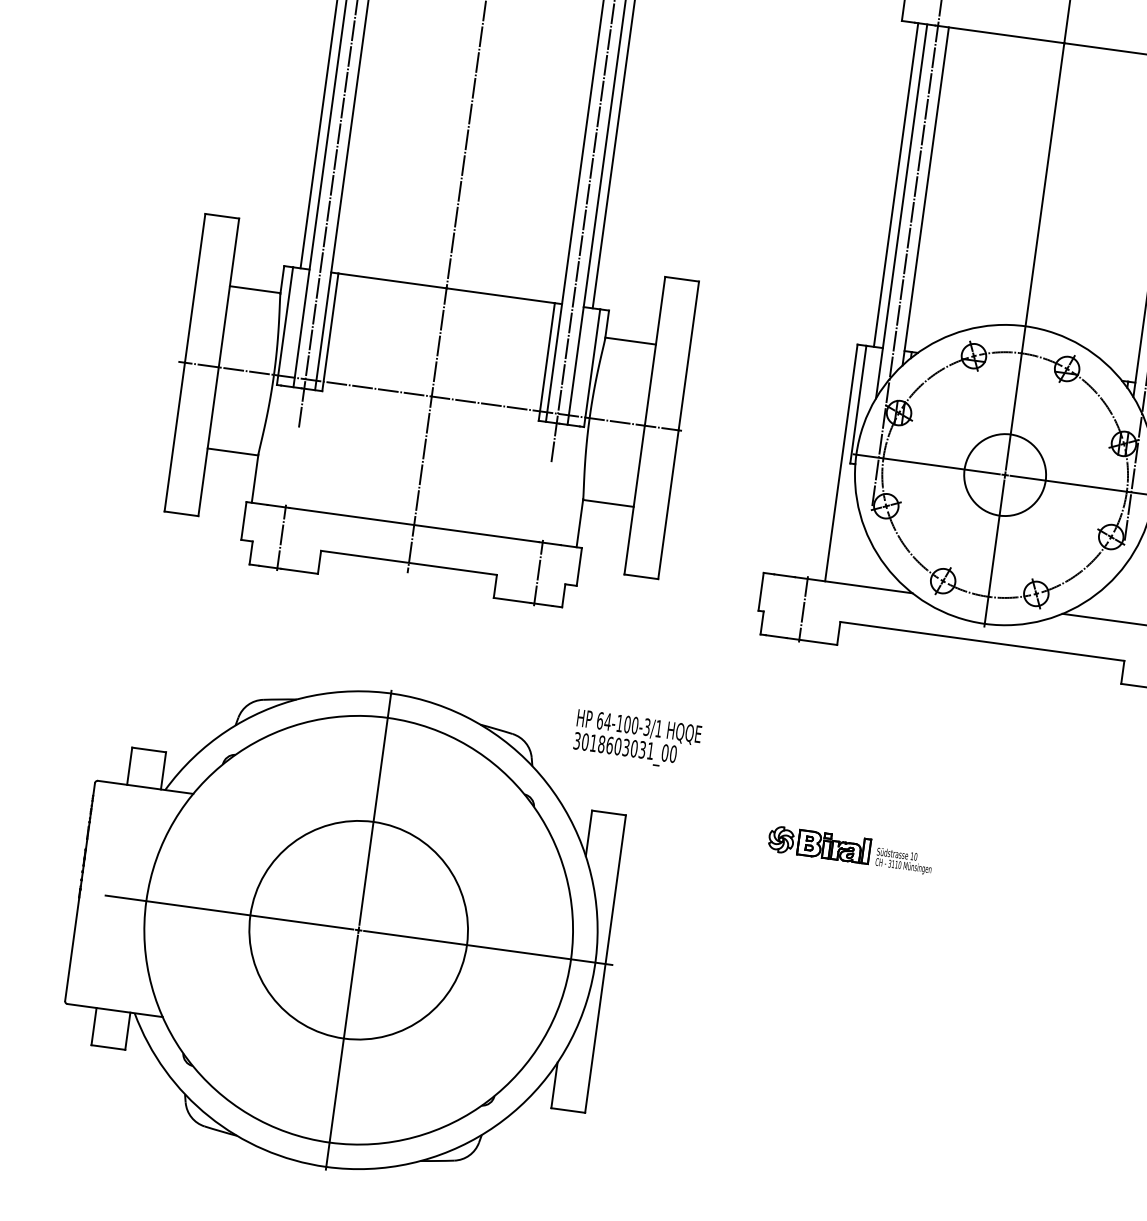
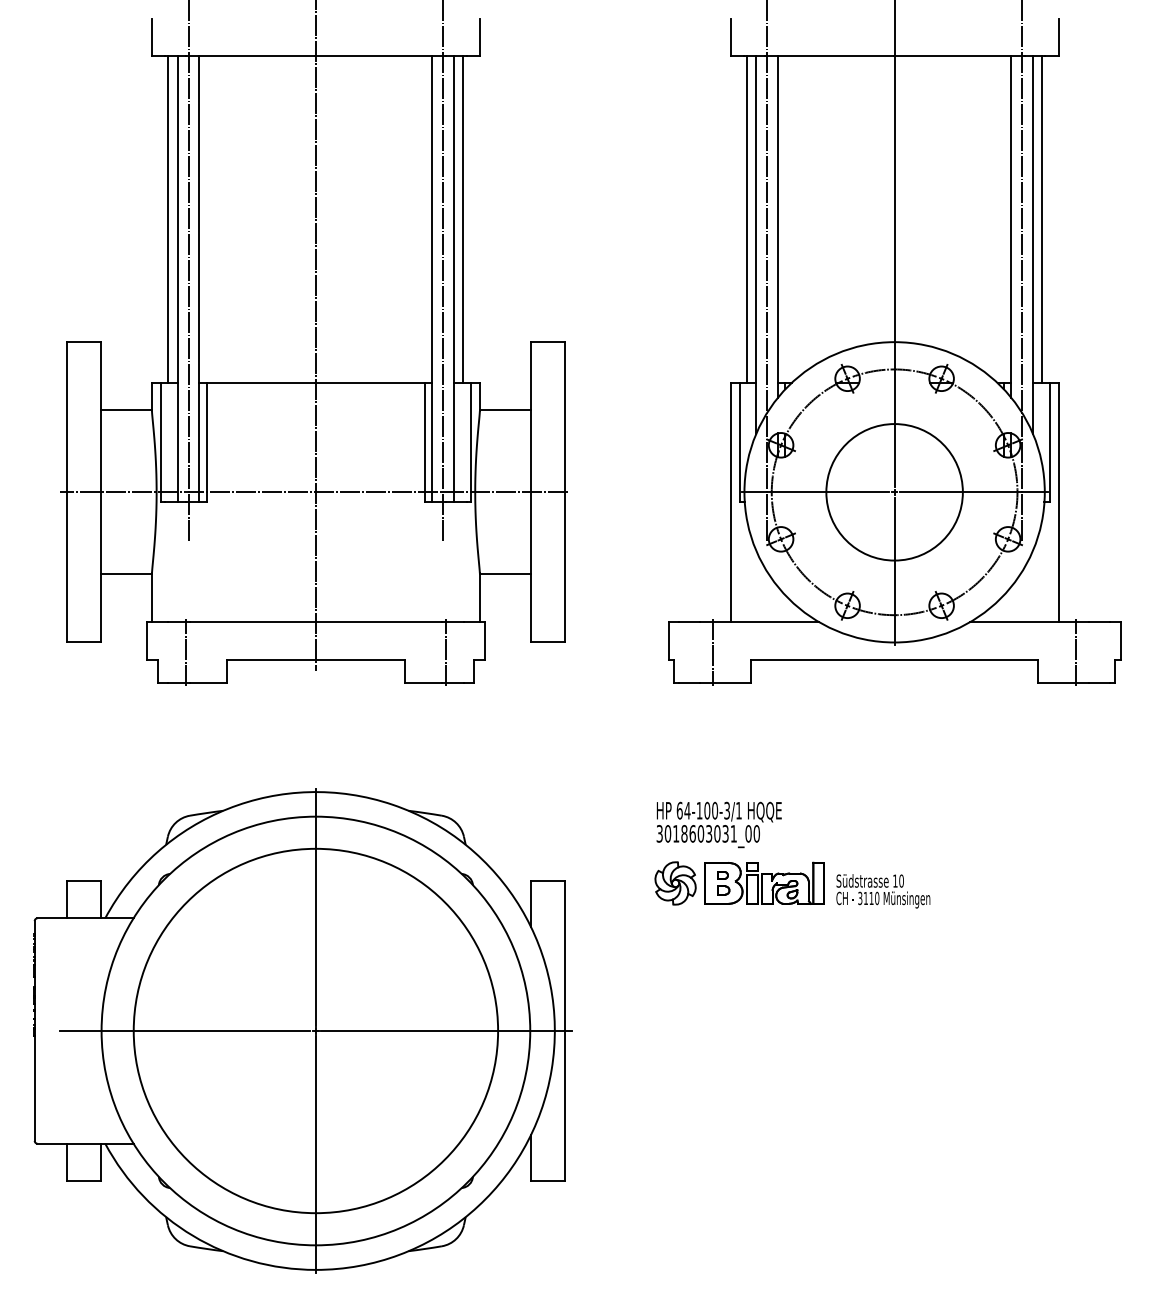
circle: (1005, 475) -> (894, 492), size x1.67
text: (636, 739) -> (718, 824), moved
part: (850, 849) -> (792, 884), size x1.67
circle: (358, 929) -> (315, 1030), size x1.67

